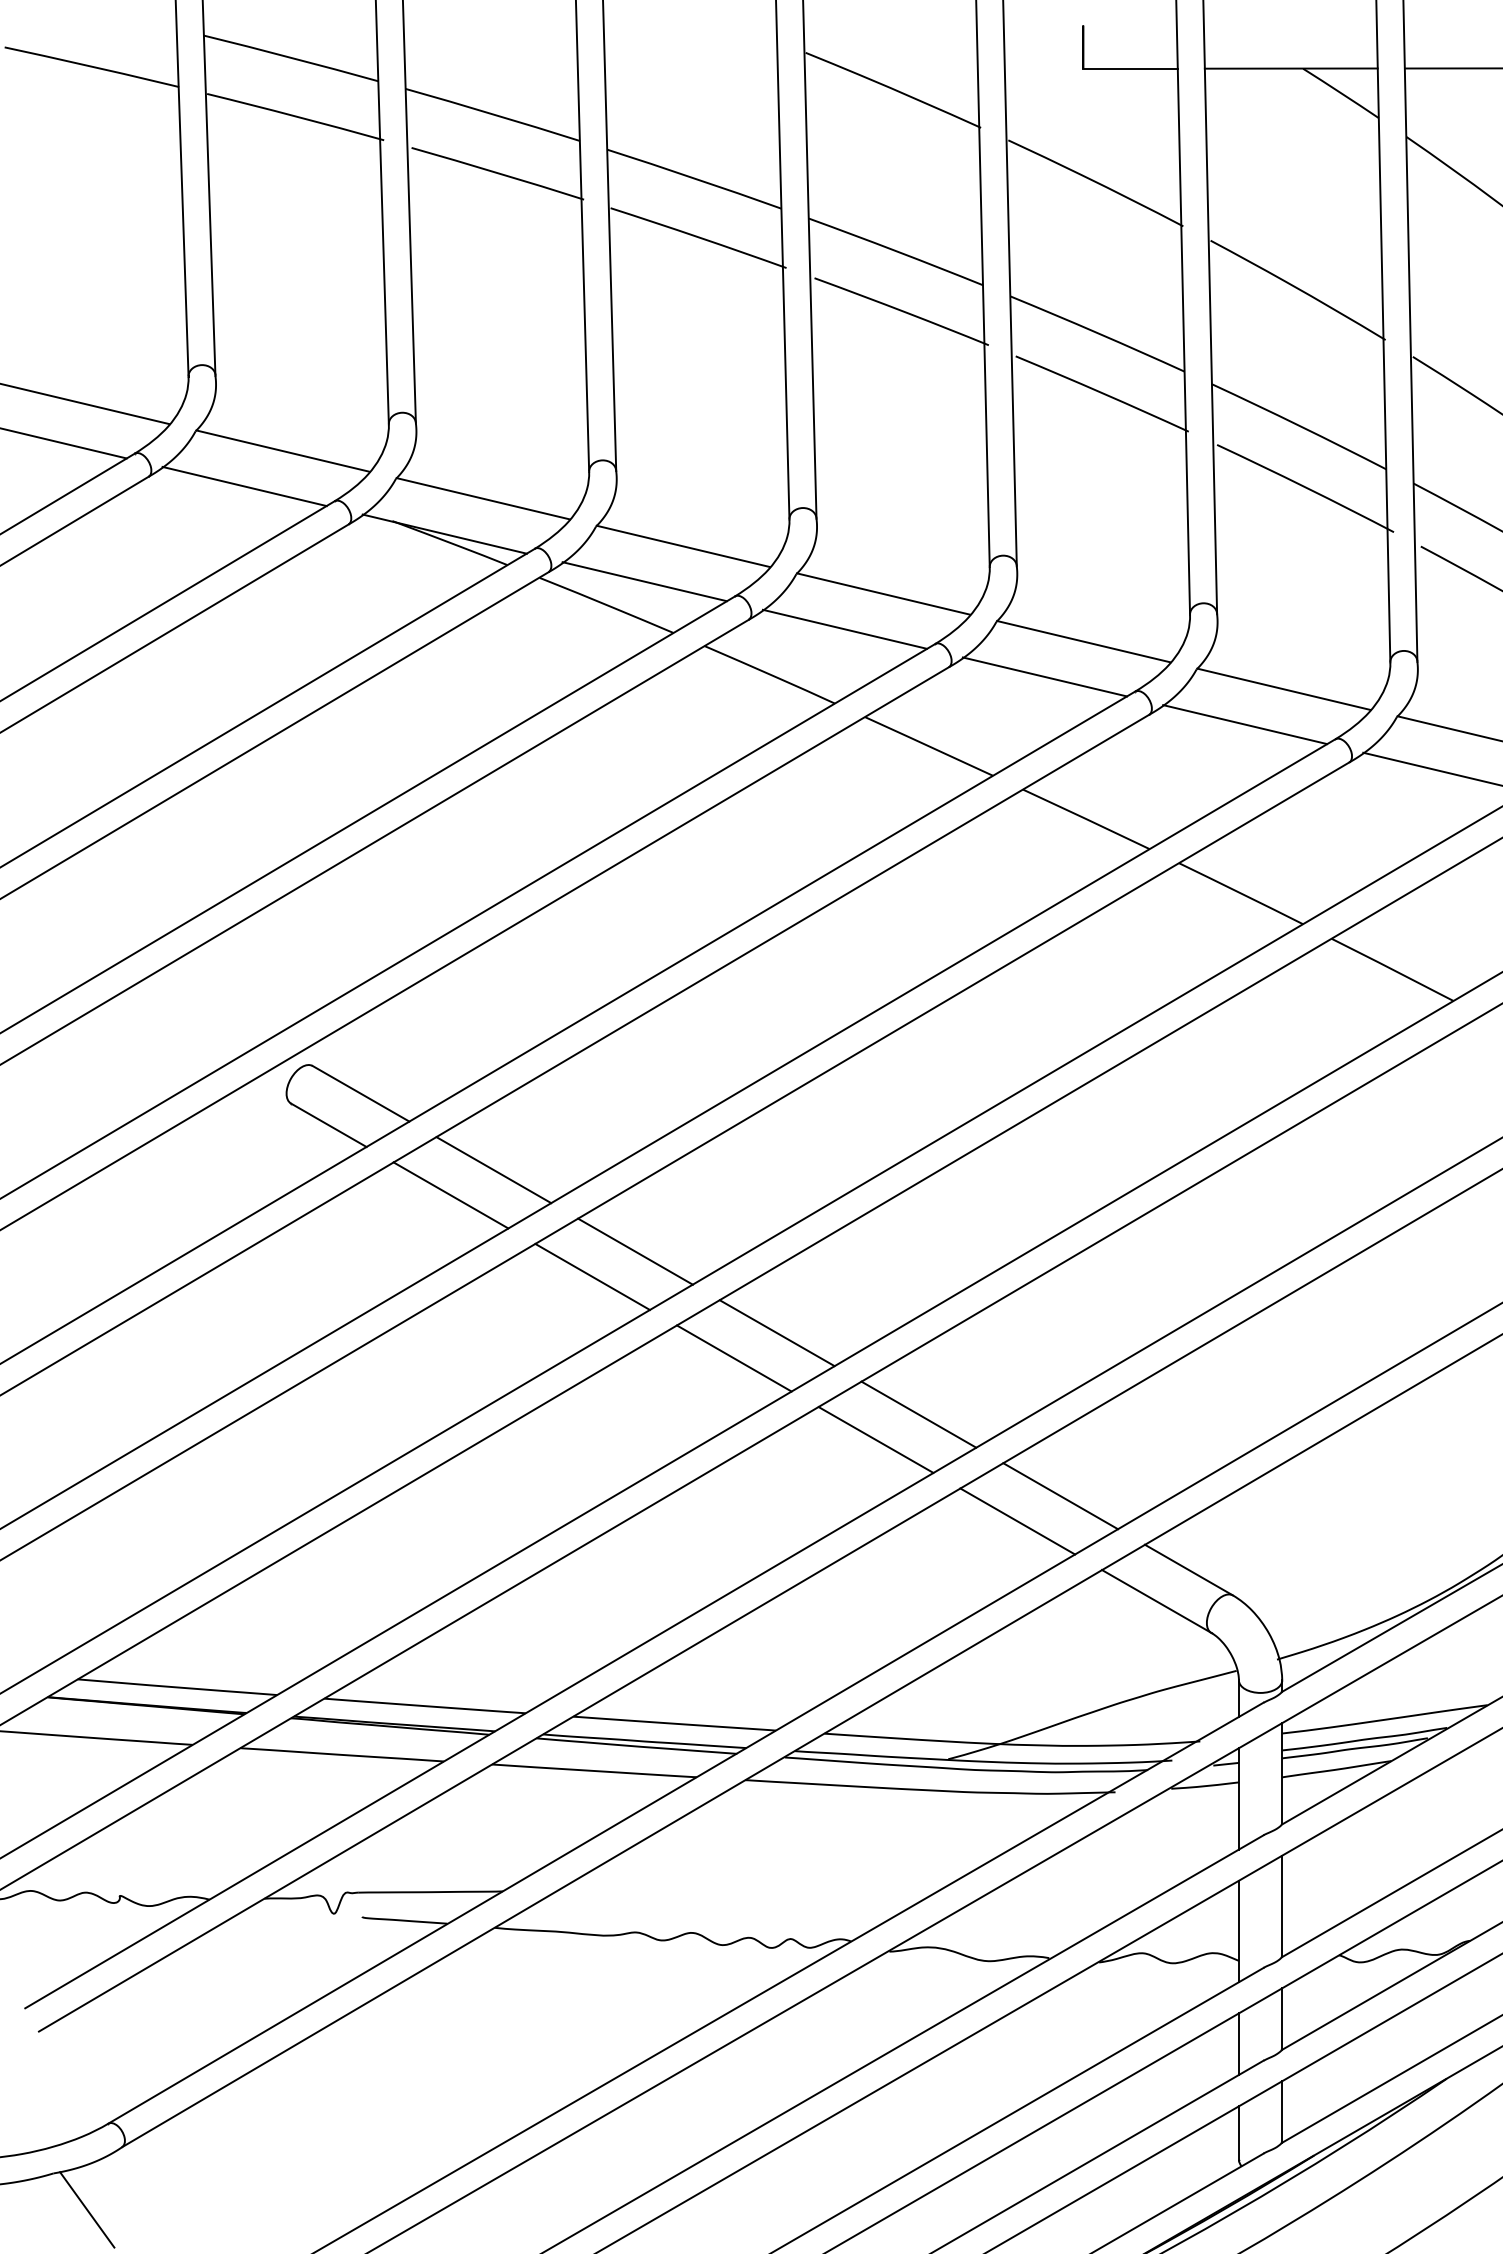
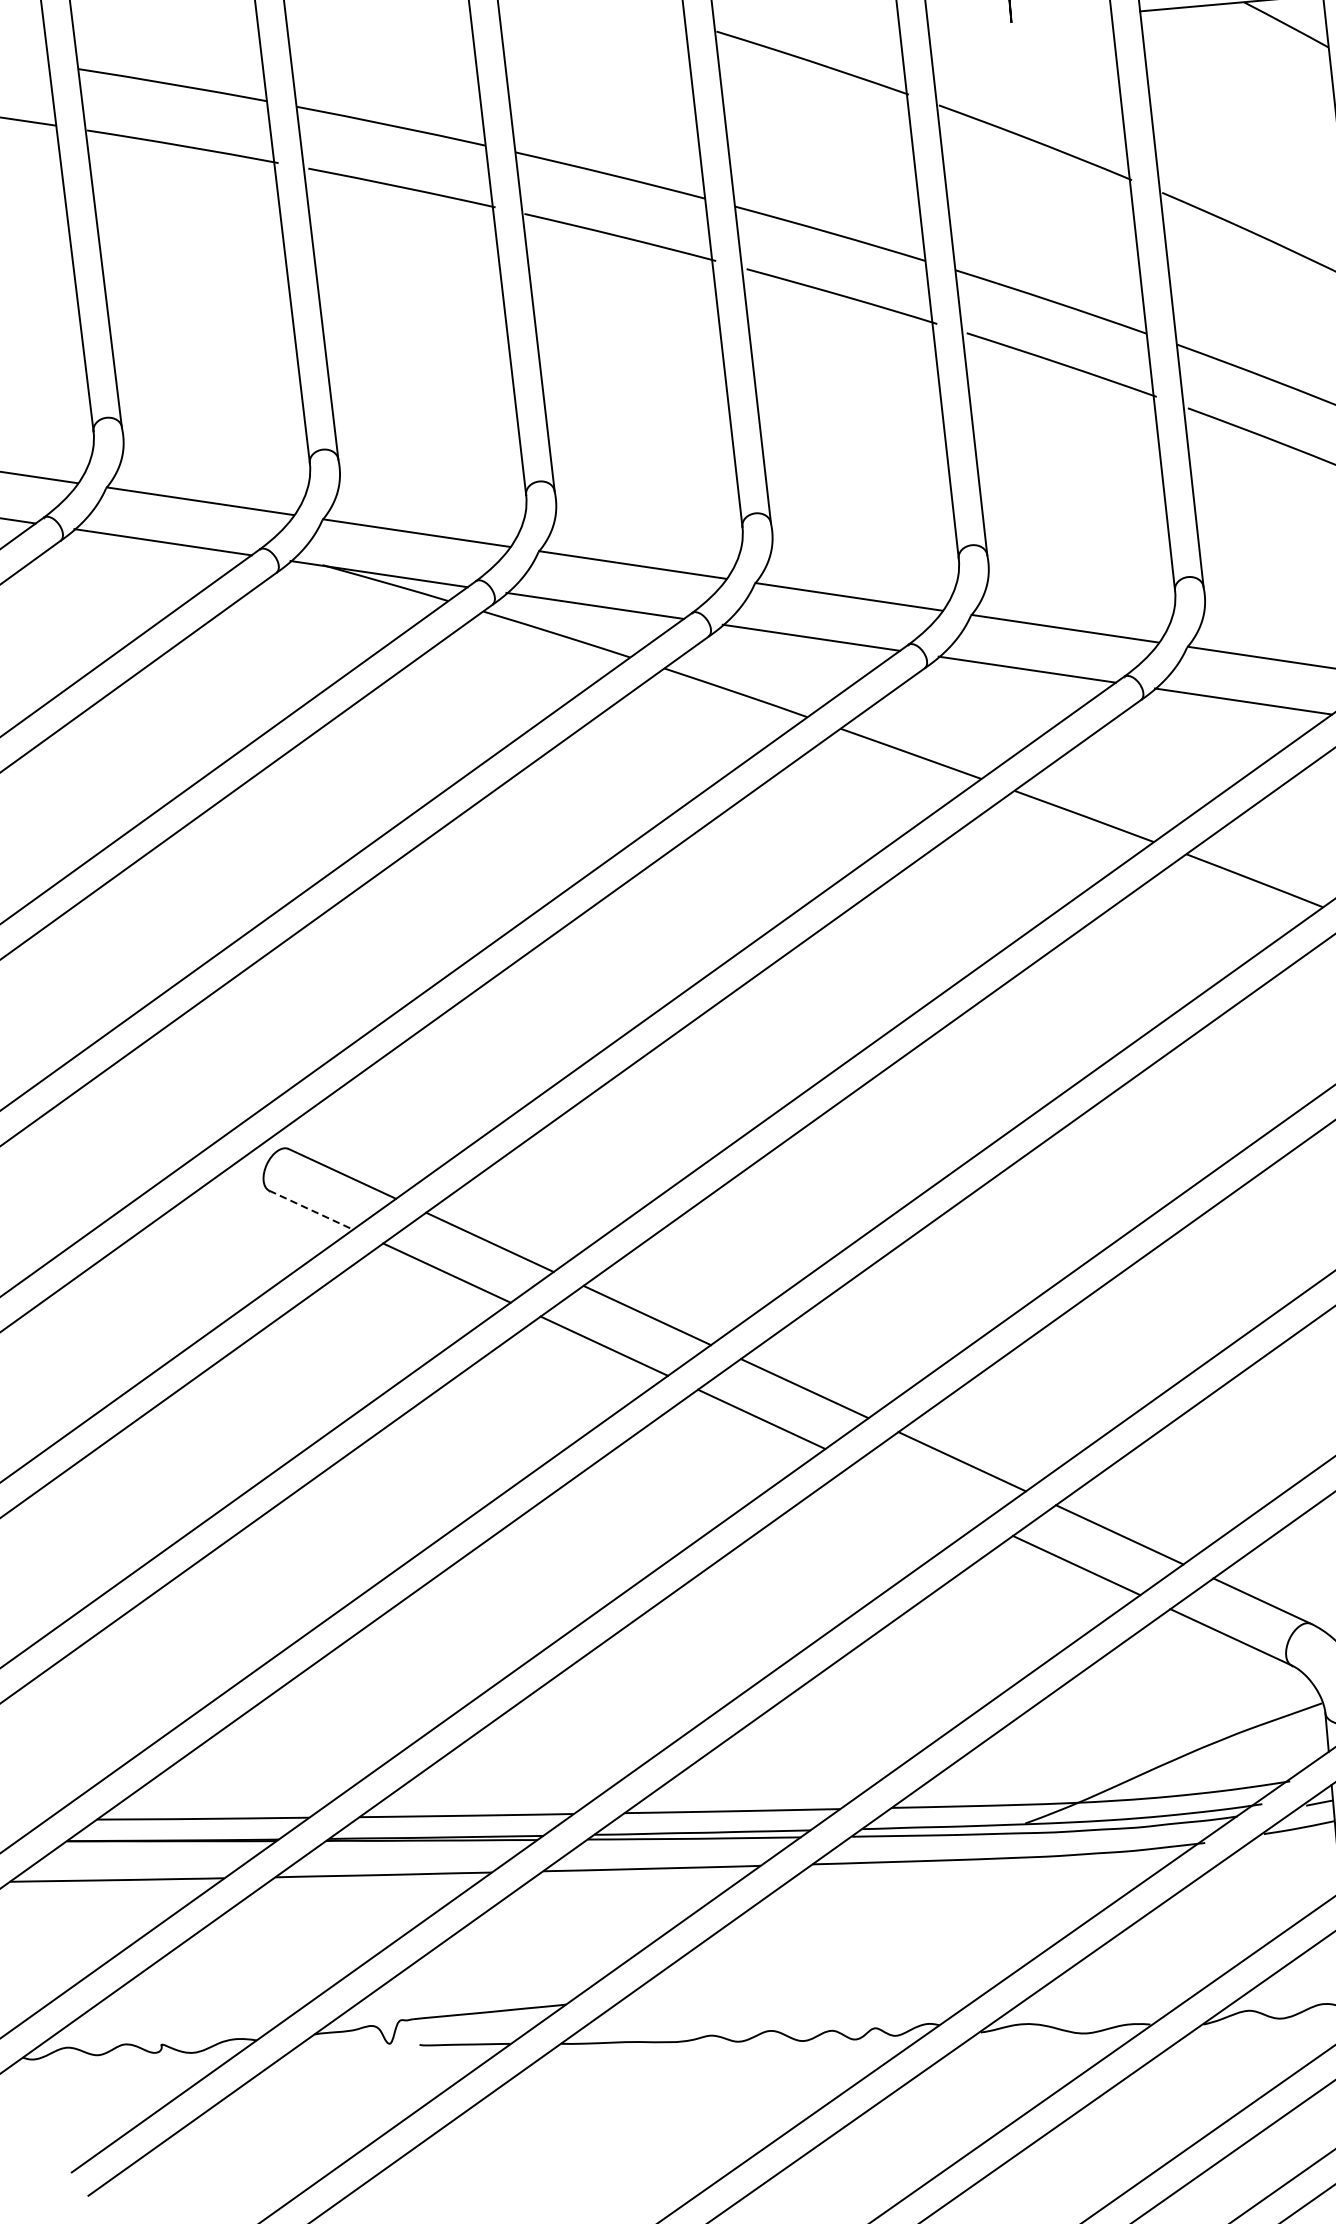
line: (1130, 68) -> (1061, 18), removed
line: (328, 1125) -> (310, 1210), solid -> dashed
line: (875, 1439) -> (918, 1492), removed

